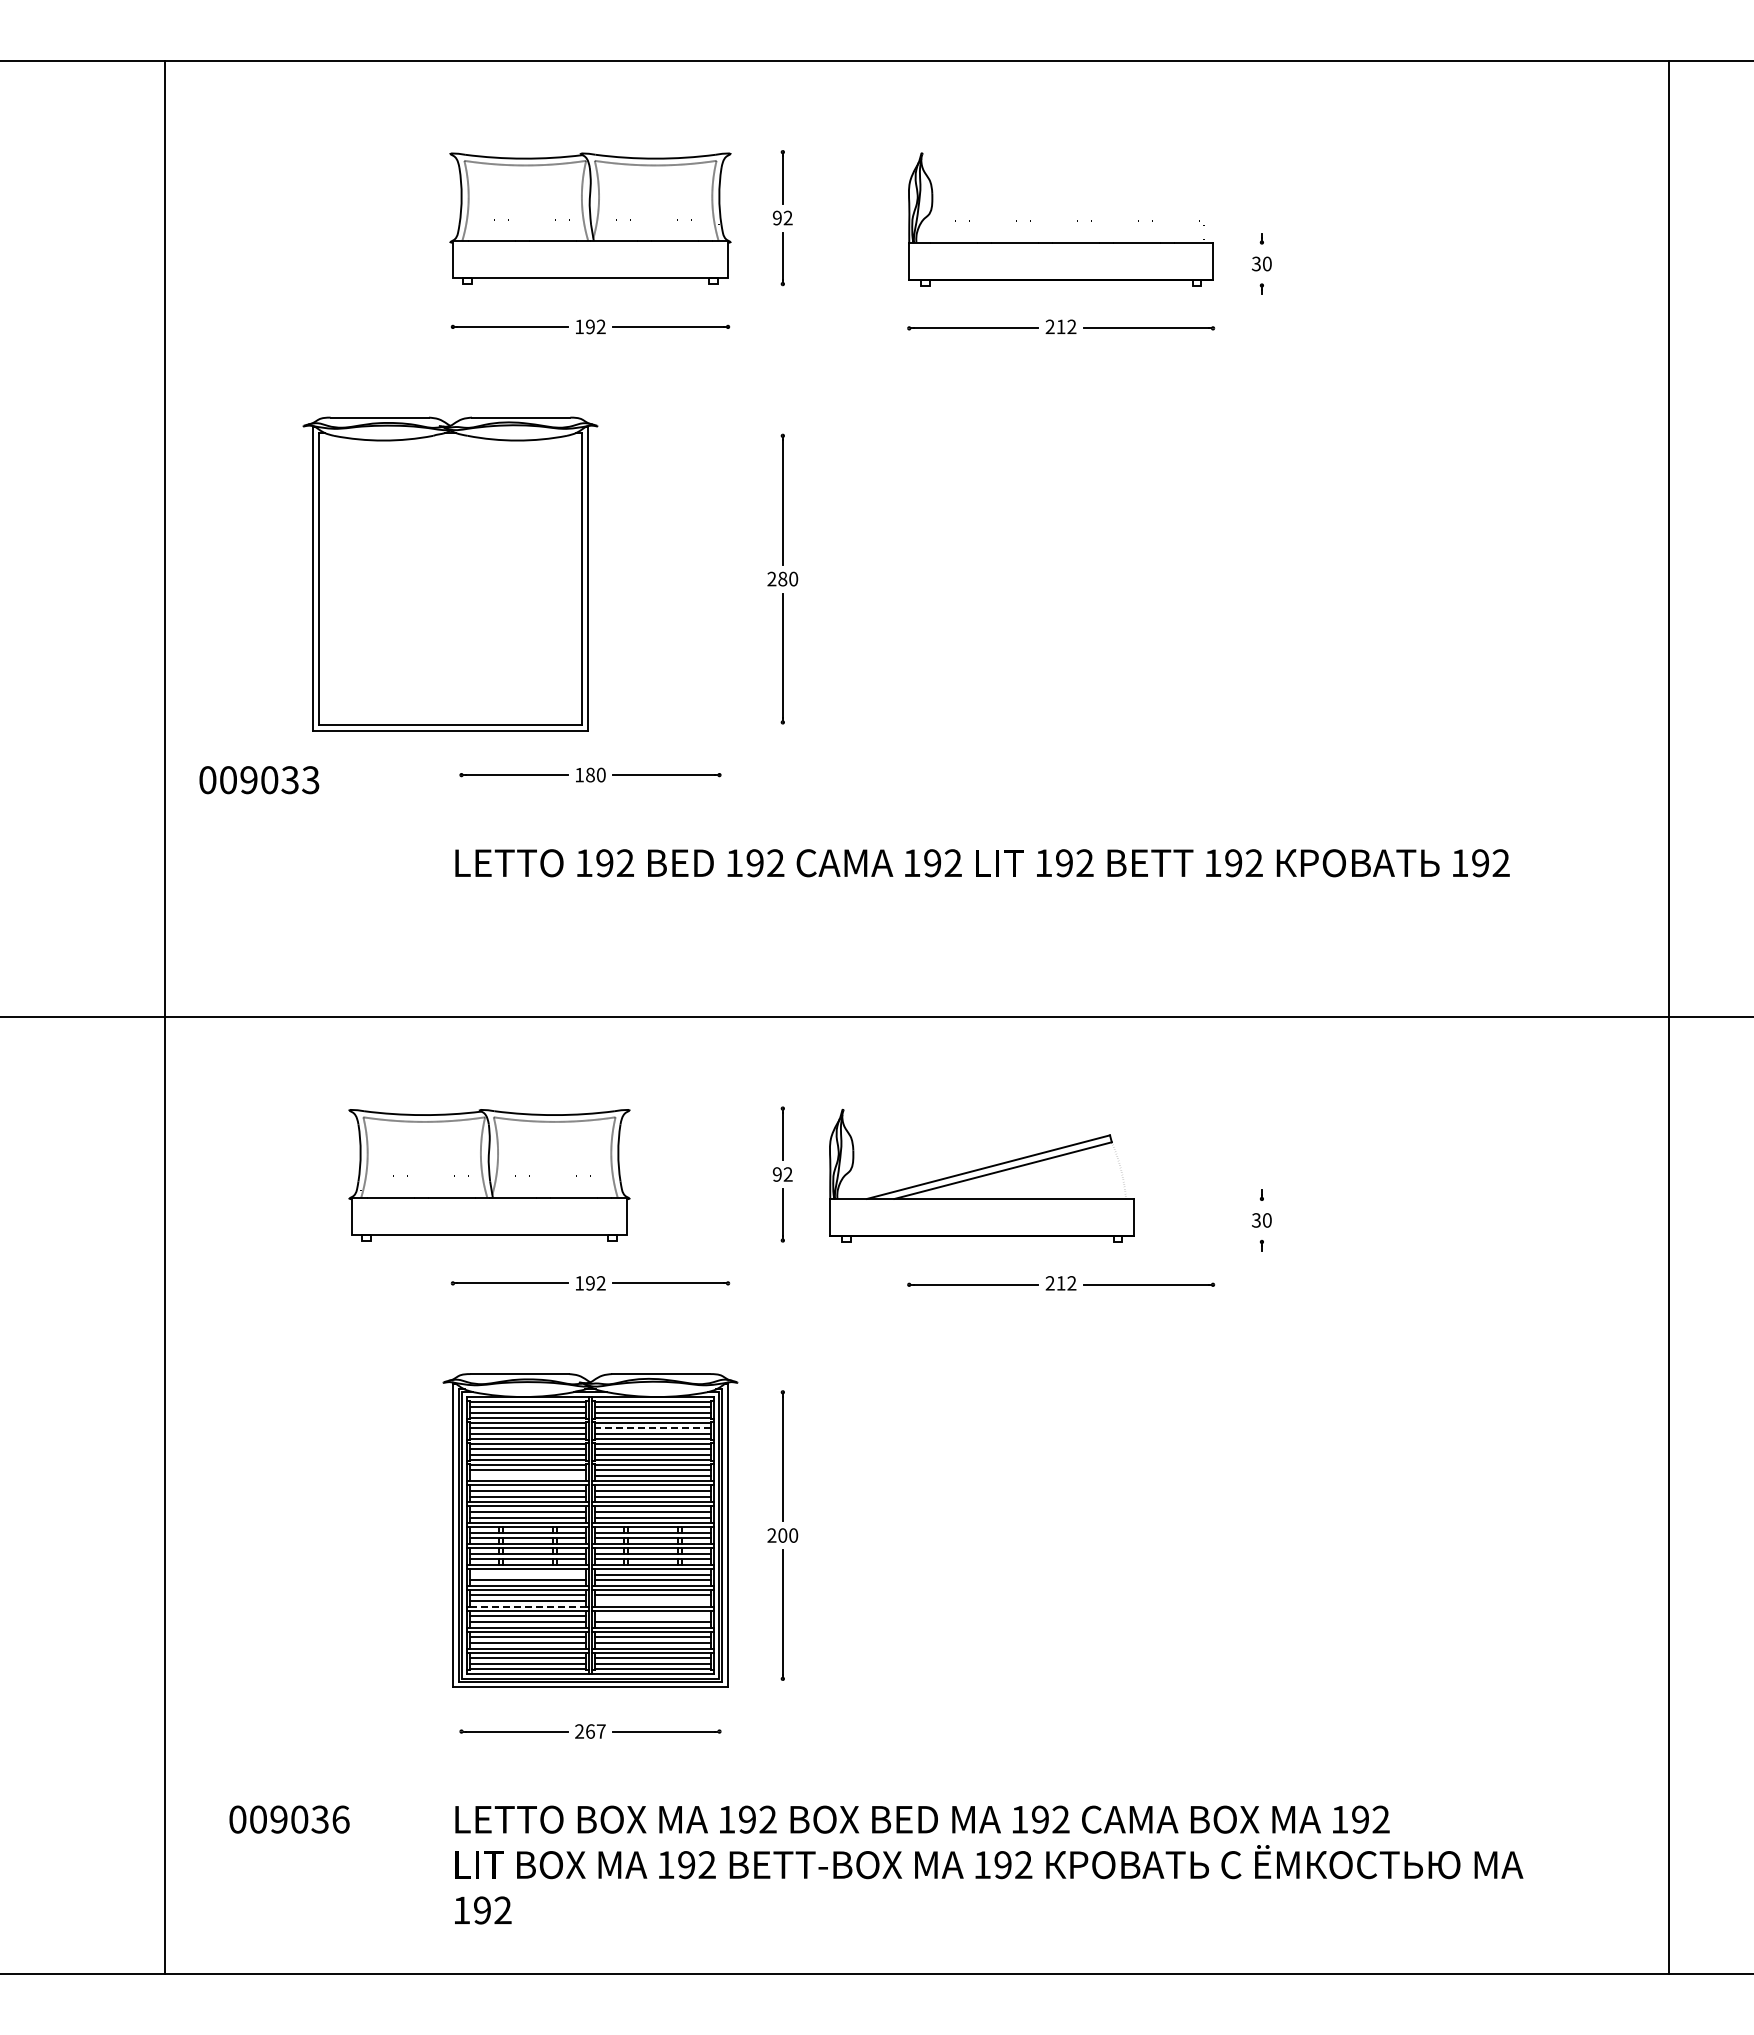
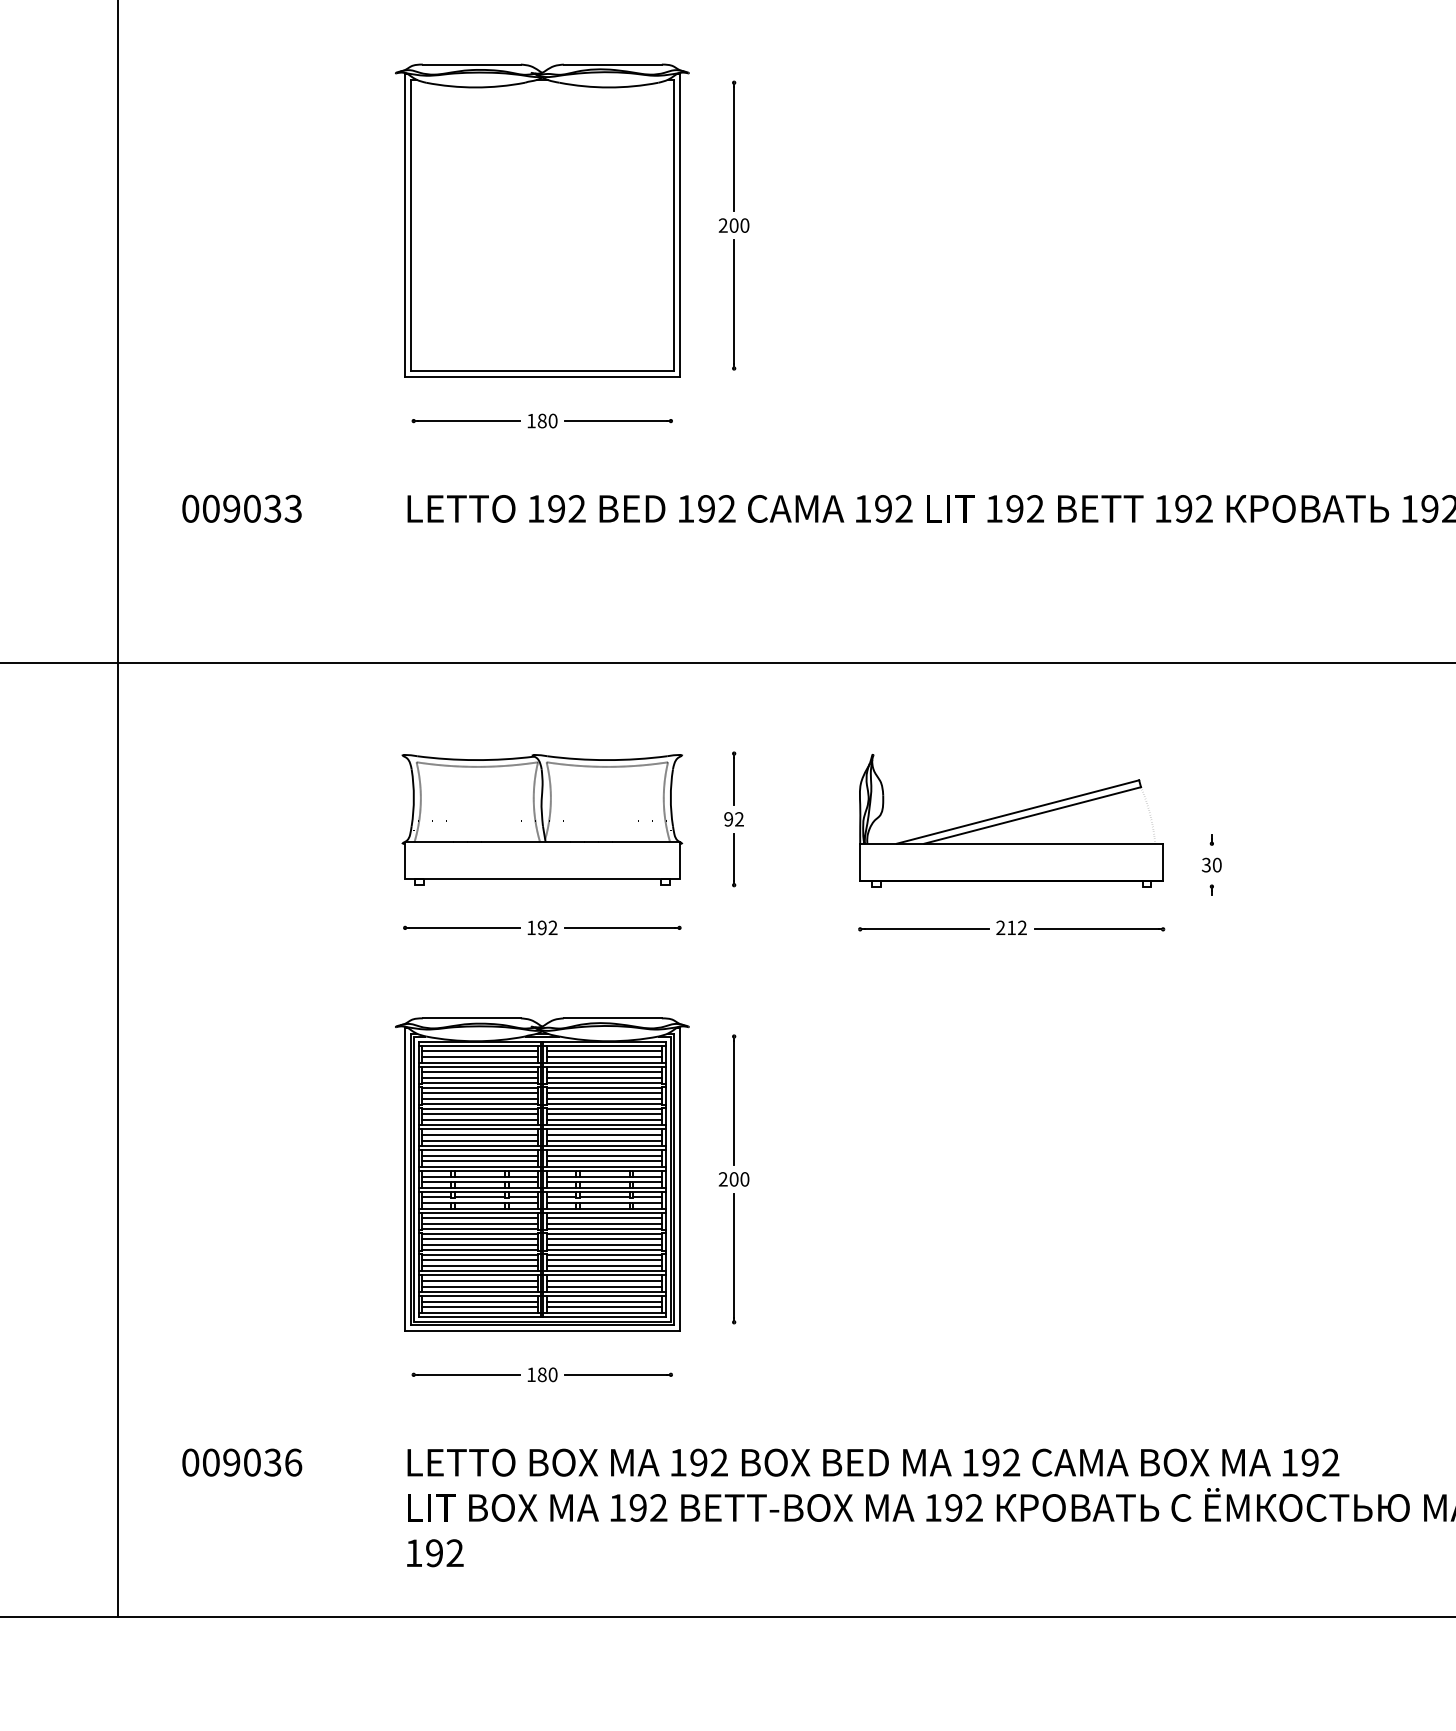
part: (450, 573) -> (542, 220), moved
text: (782, 579) -> (733, 226), 280 -> 200
text: (259, 780) -> (242, 509), moved
part: (489, 1175) -> (542, 820), moved
part: (981, 1175) -> (1011, 820), moved
line: (653, 1428) -> (605, 1072), dashed -> solid
line: (527, 1475) -> (479, 1119), added
line: (527, 1574) -> (479, 1218), added
line: (652, 1601) -> (604, 1245), added
line: (527, 1606) -> (479, 1250), dashed -> solid
line: (652, 1616) -> (604, 1260), added
text: (590, 1731) -> (542, 1374), 267 -> 180

